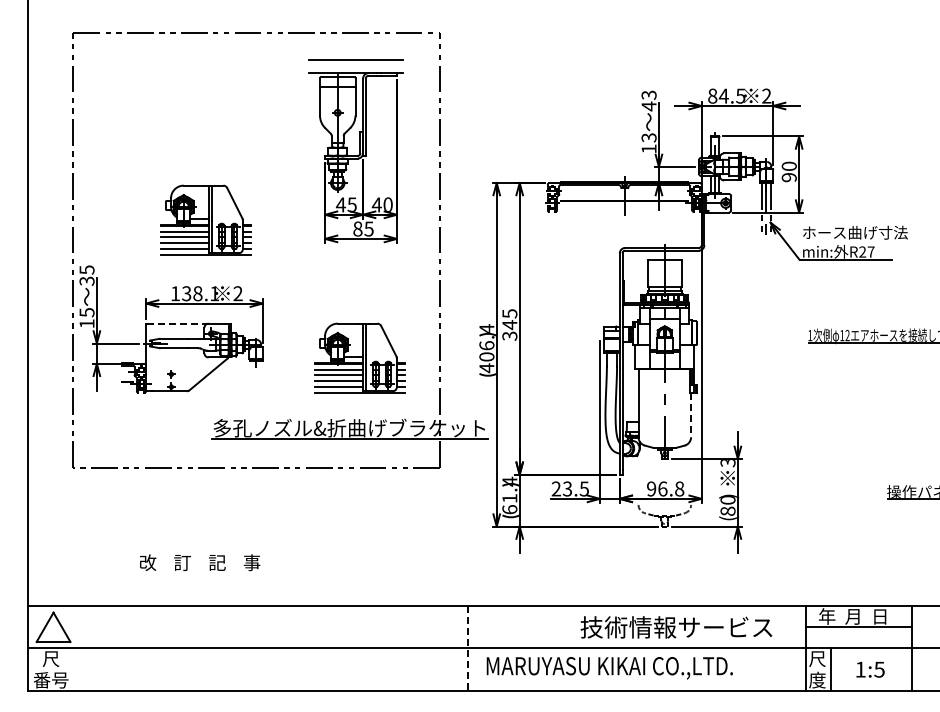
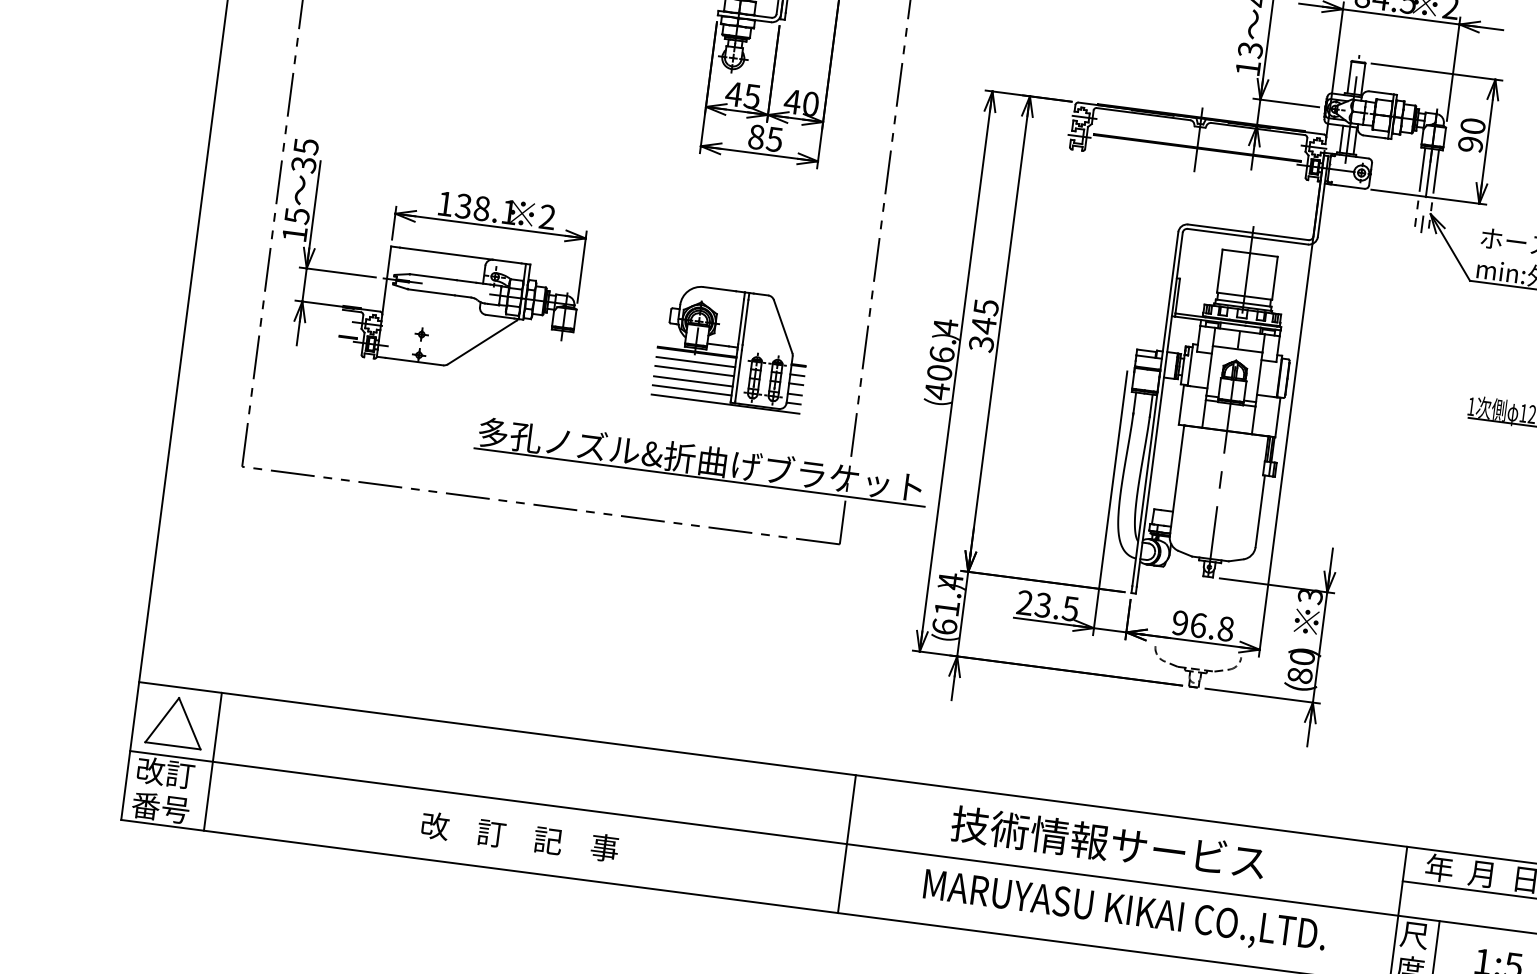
part: (205, 219) -> (510, 89), removed
line: (180, 323) -> (447, 253), dashed -> solid
line: (691, 415) -> (1260, 511), dashed -> solid
text: (200, 562) -> (520, 836), moved
text: (676, 627) -> (1108, 843), moved
line: (78, 648) -> (212, 761), added
line: (467, 648) -> (846, 844), dashed -> solid
text: (51, 658) -> (166, 772), 尺 -> 改訂
text: (609, 668) -> (1124, 913), moved

